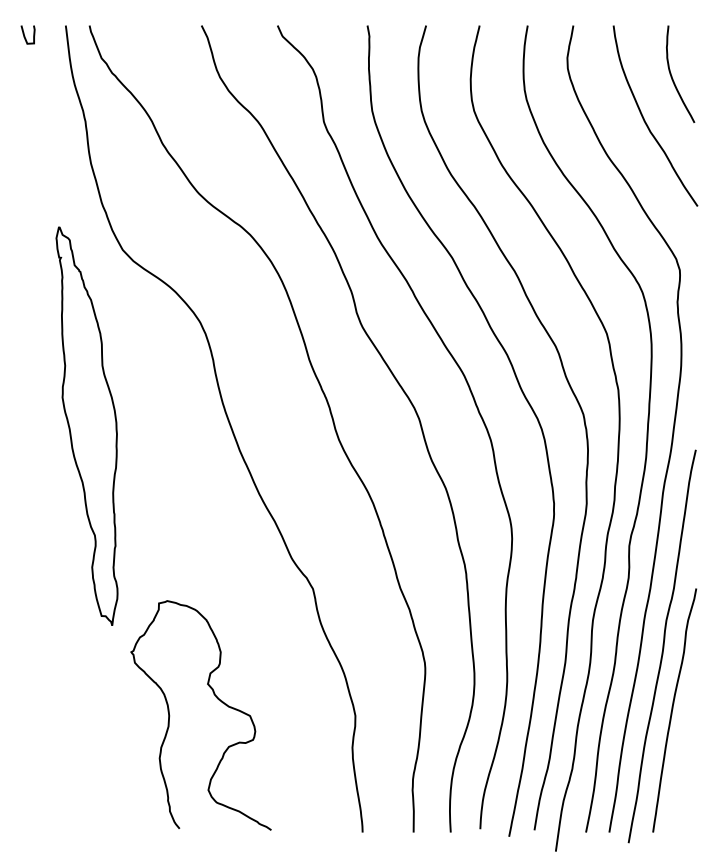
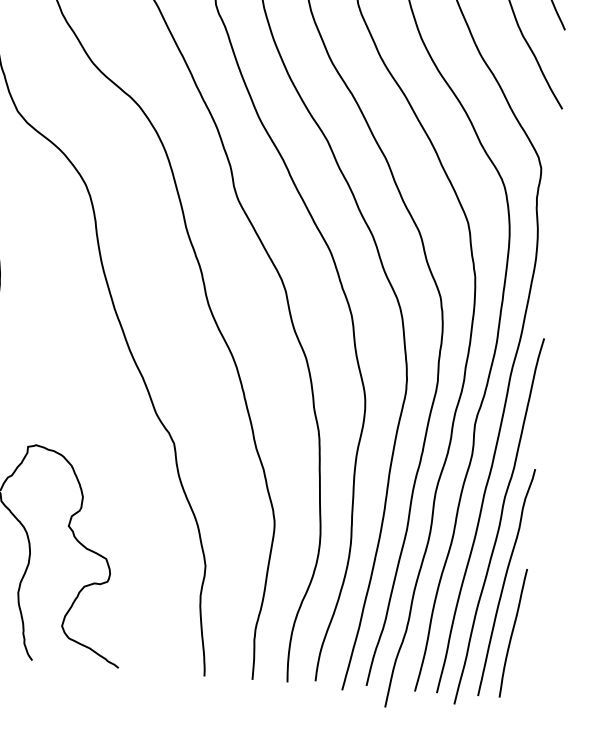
curve: (685, 763) -> (513, 633), added

